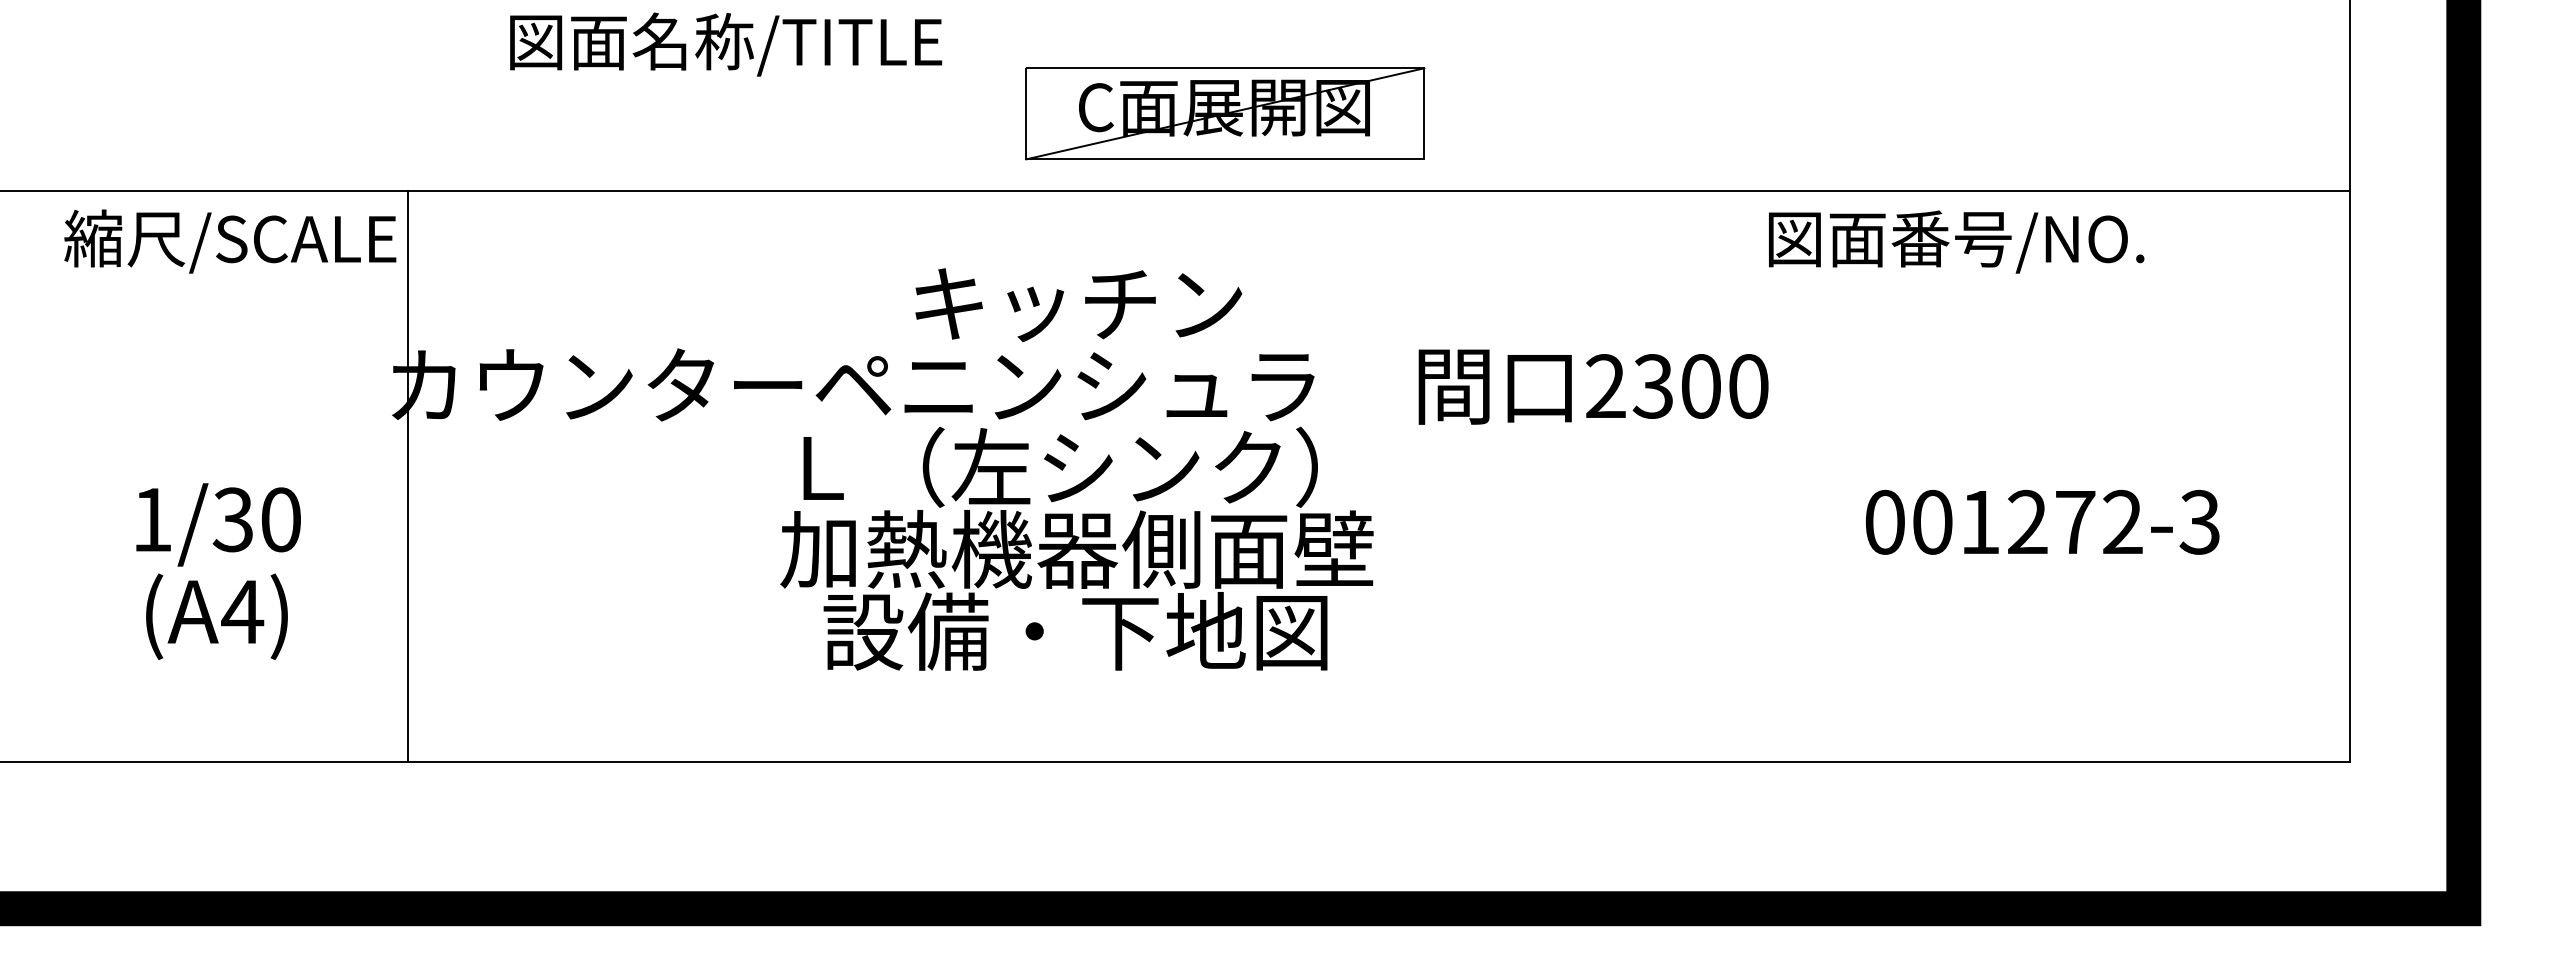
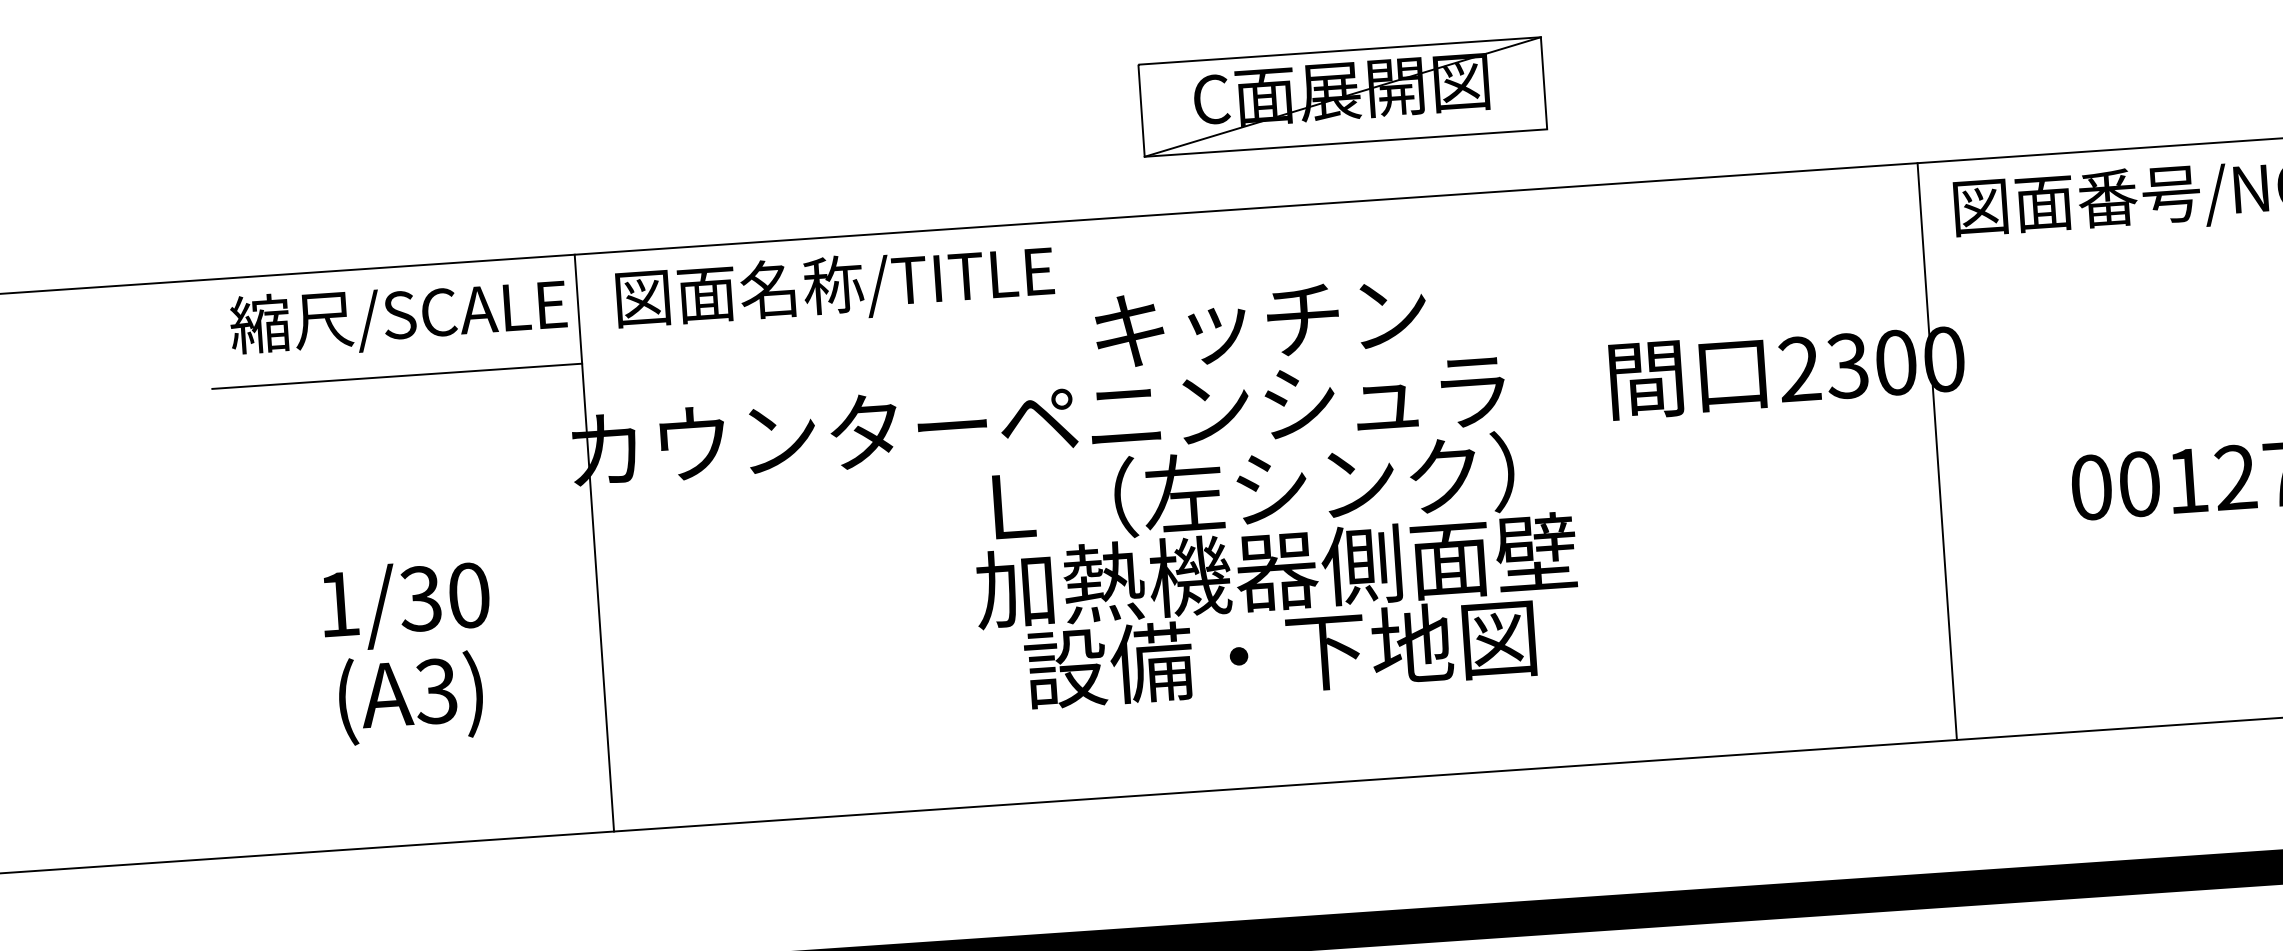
text: (726, 44) -> (835, 287), moved
part: (1225, 113) -> (1342, 96), moved
line: (224, 299) -> (396, 376), added
line: (1735, 476) -> (1937, 451), added
text: (242, 611) -> (436, 690), (A4) -> (A3)

